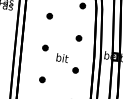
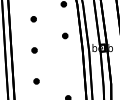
part: (67, 63) -> (58, 61), removed

